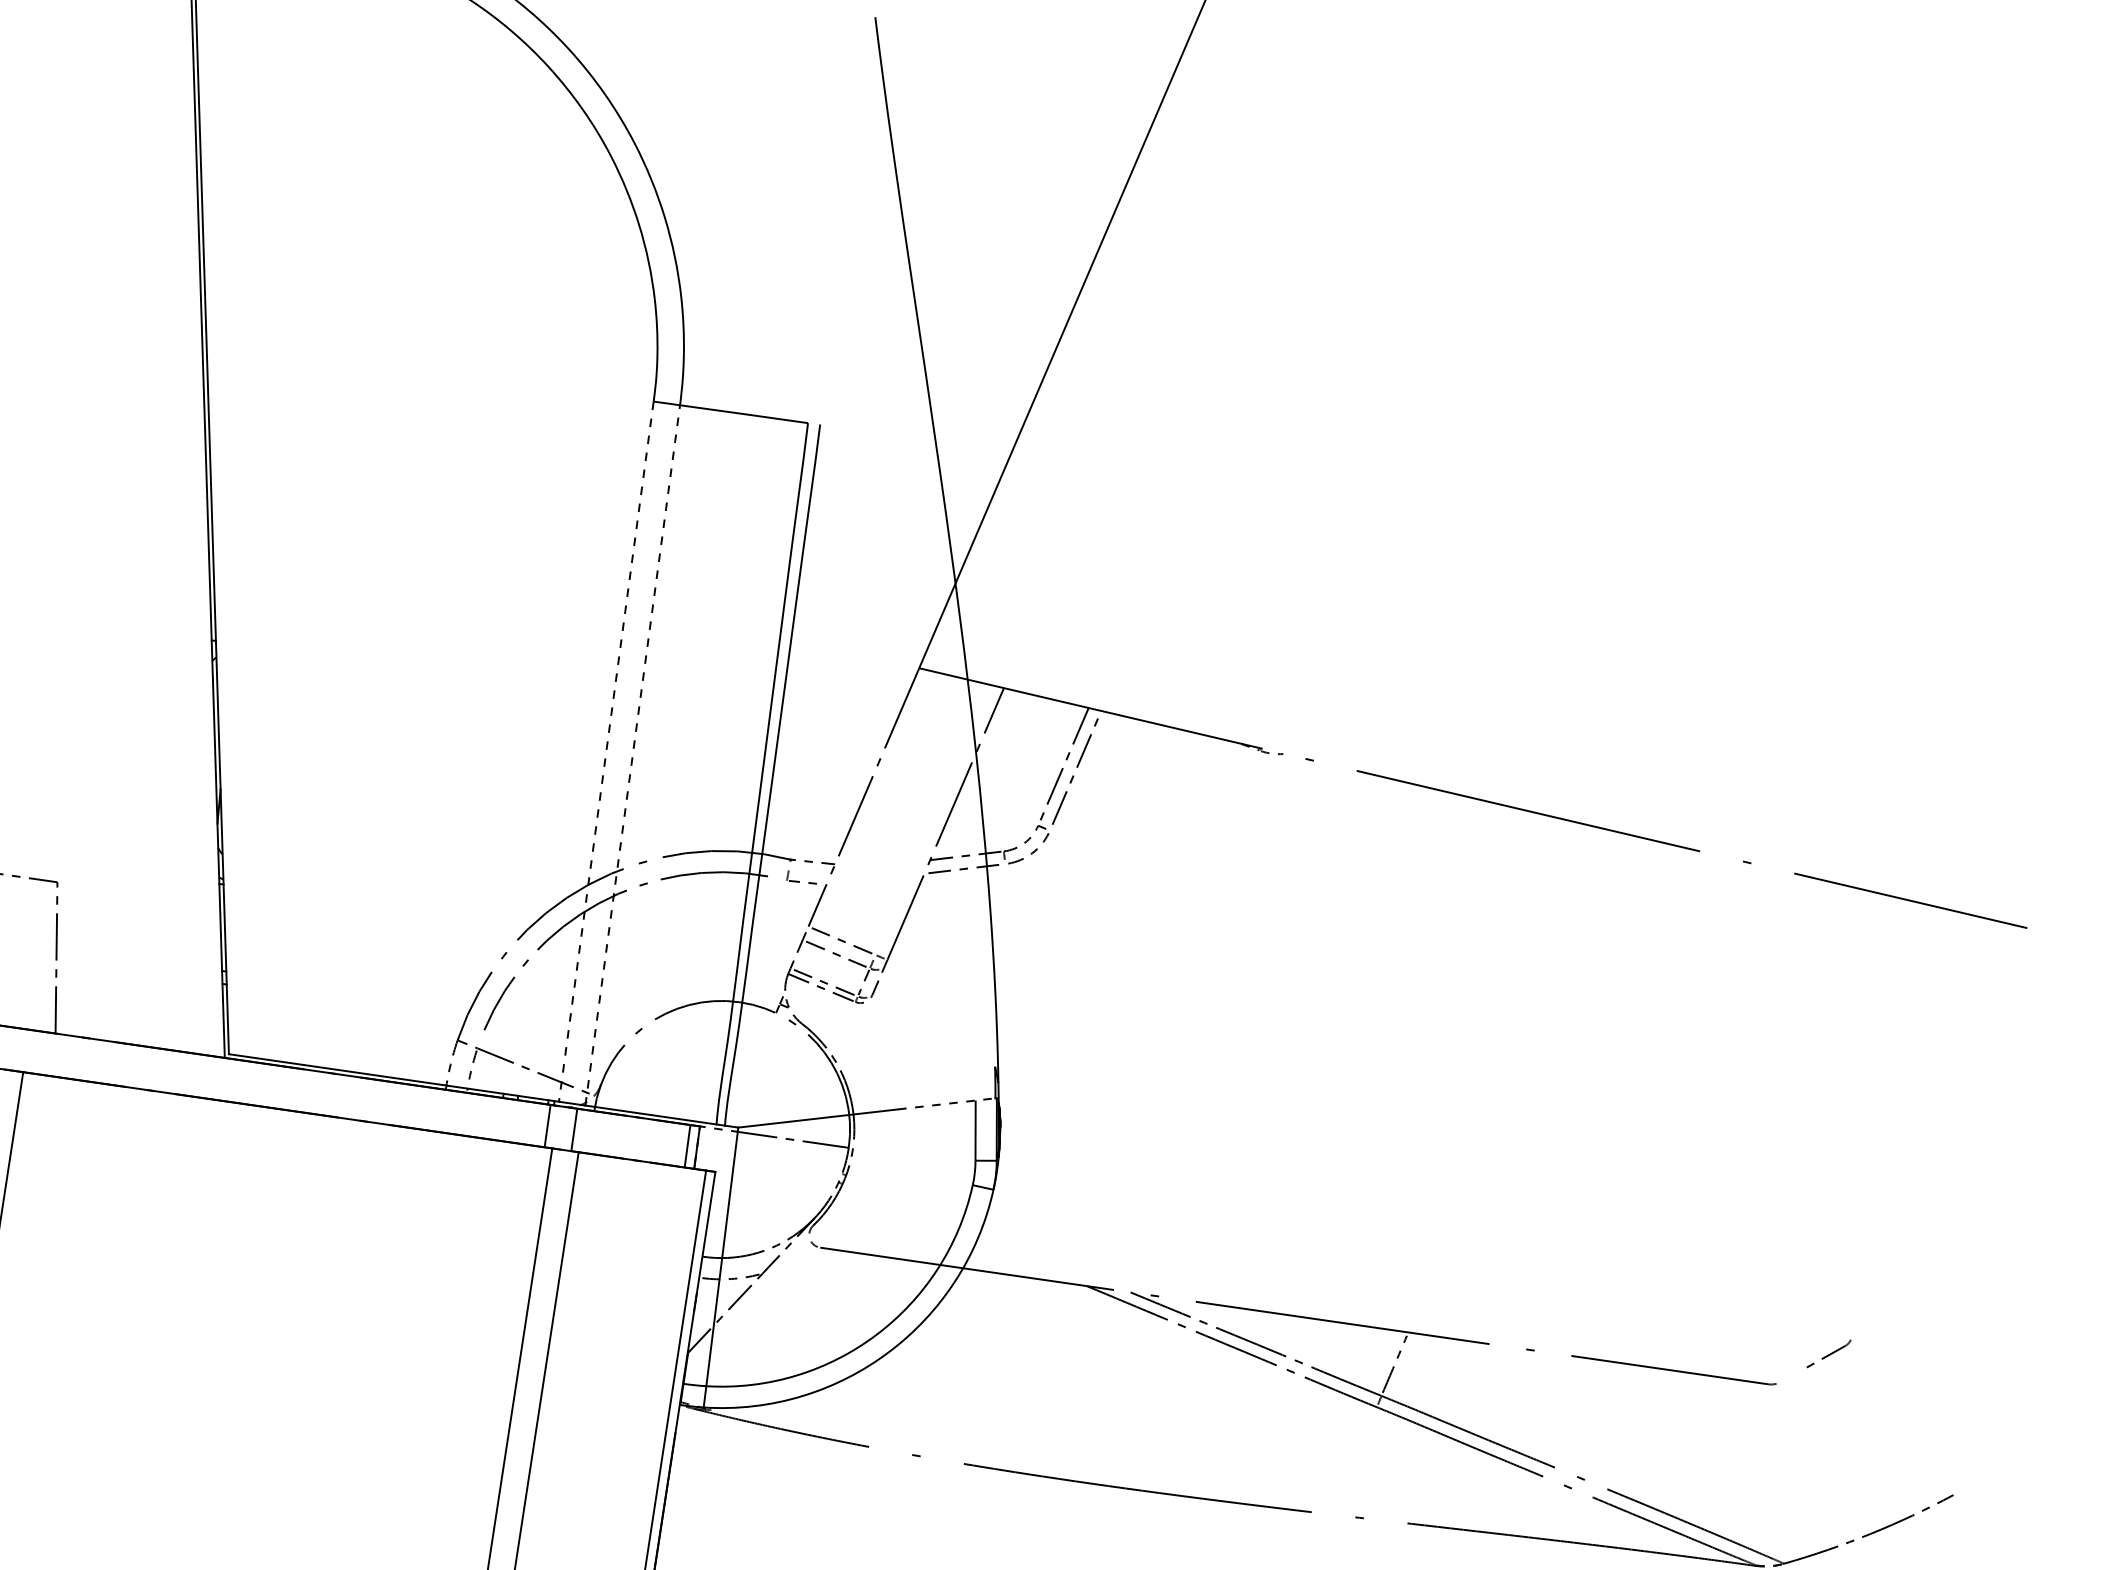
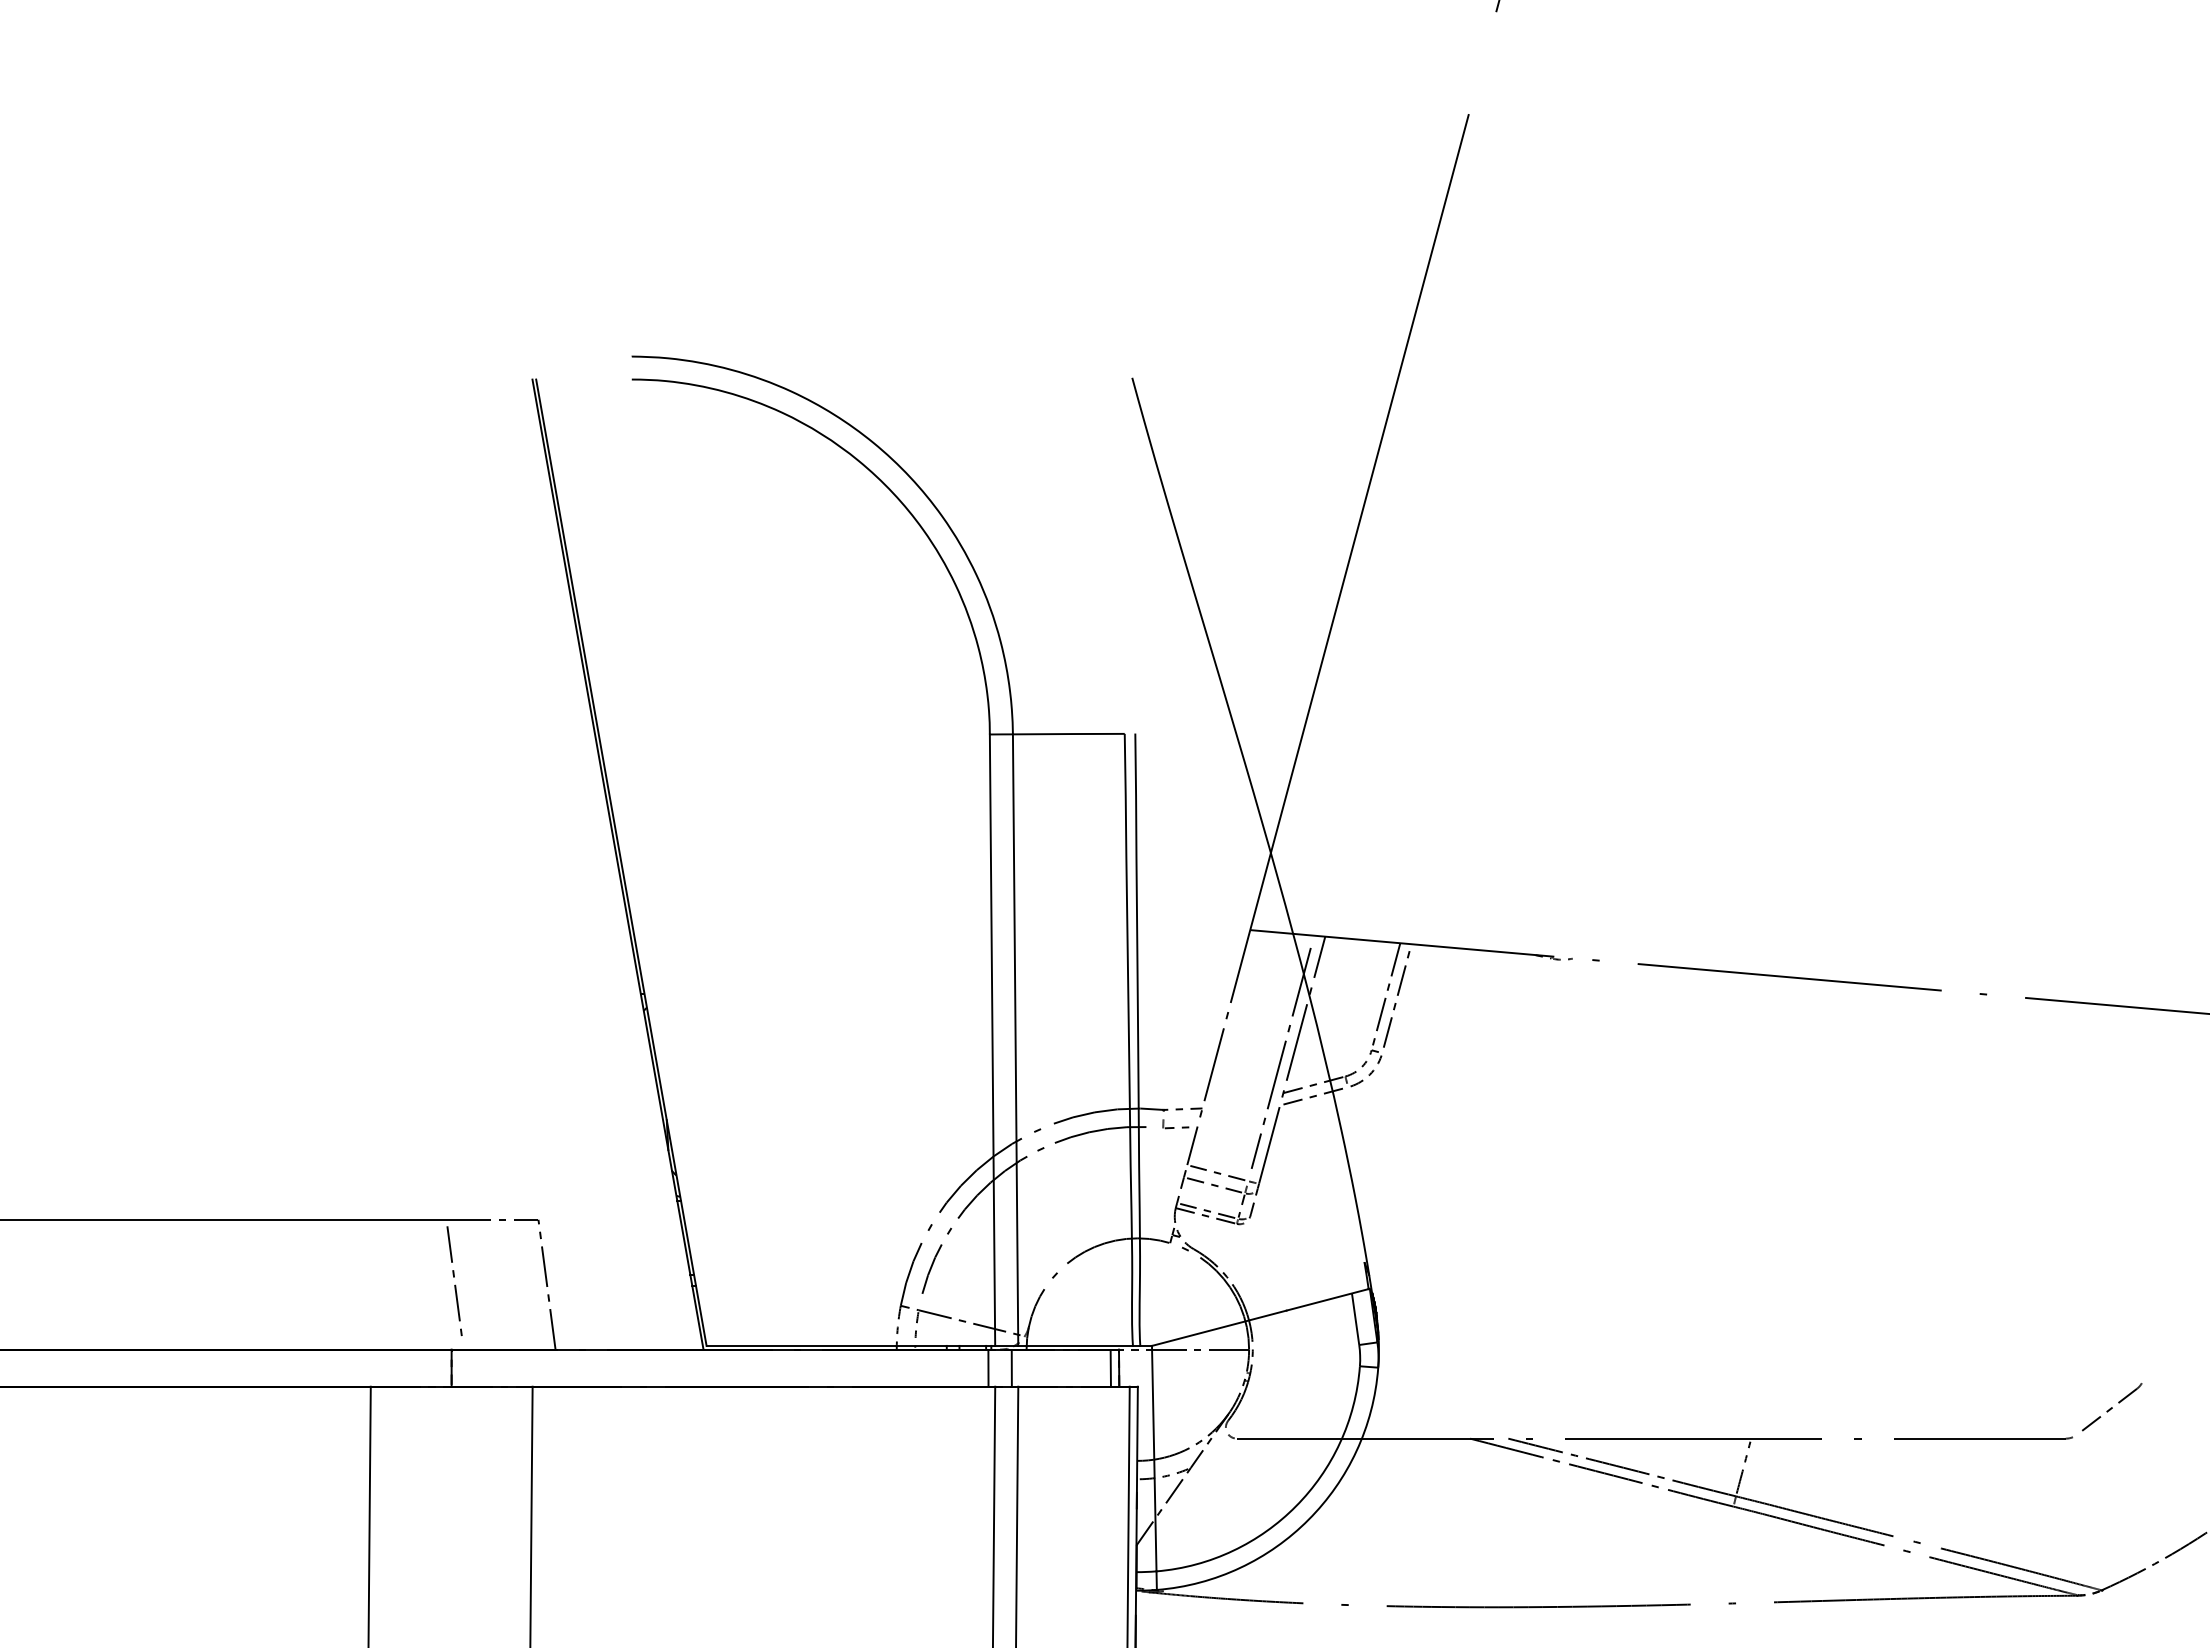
line: (606, 752) -> (992, 1040), dashed -> solid
line: (632, 755) -> (1015, 1040), dashed -> solid
line: (932, 818) -> (1280, 1057), added
line: (947, 1103) -> (1328, 1299), dashed -> solid
part: (1826, 1356) -> (2112, 1407), size x1.67

